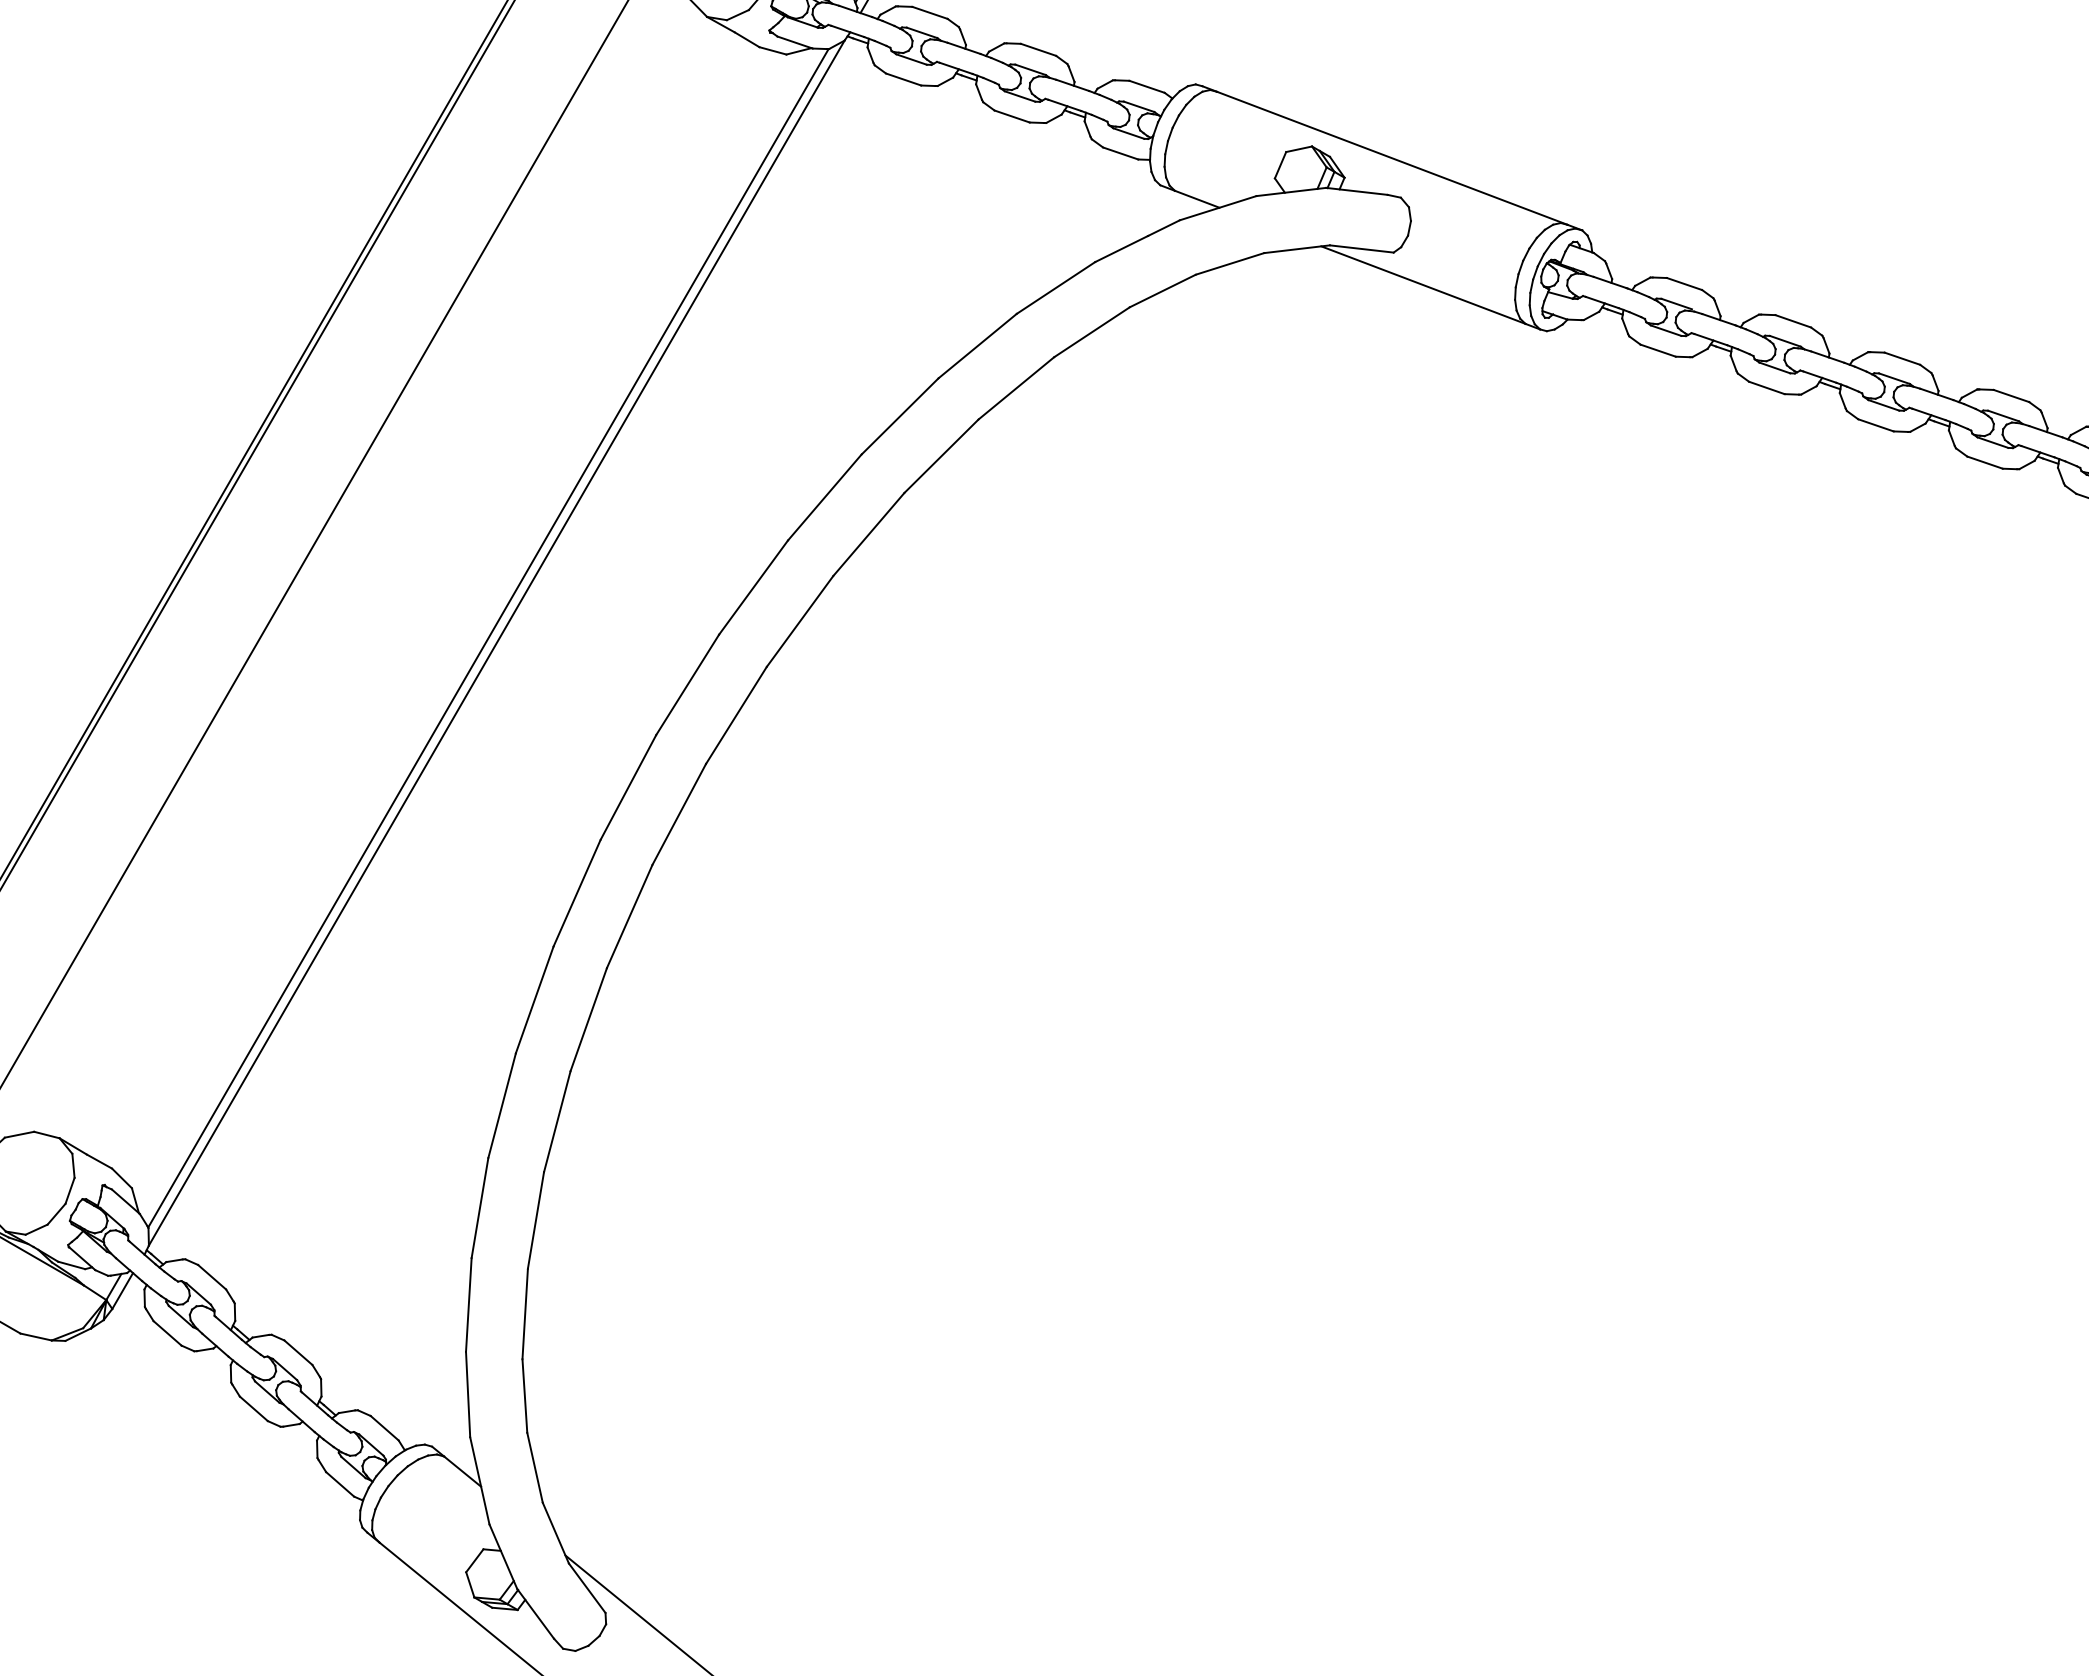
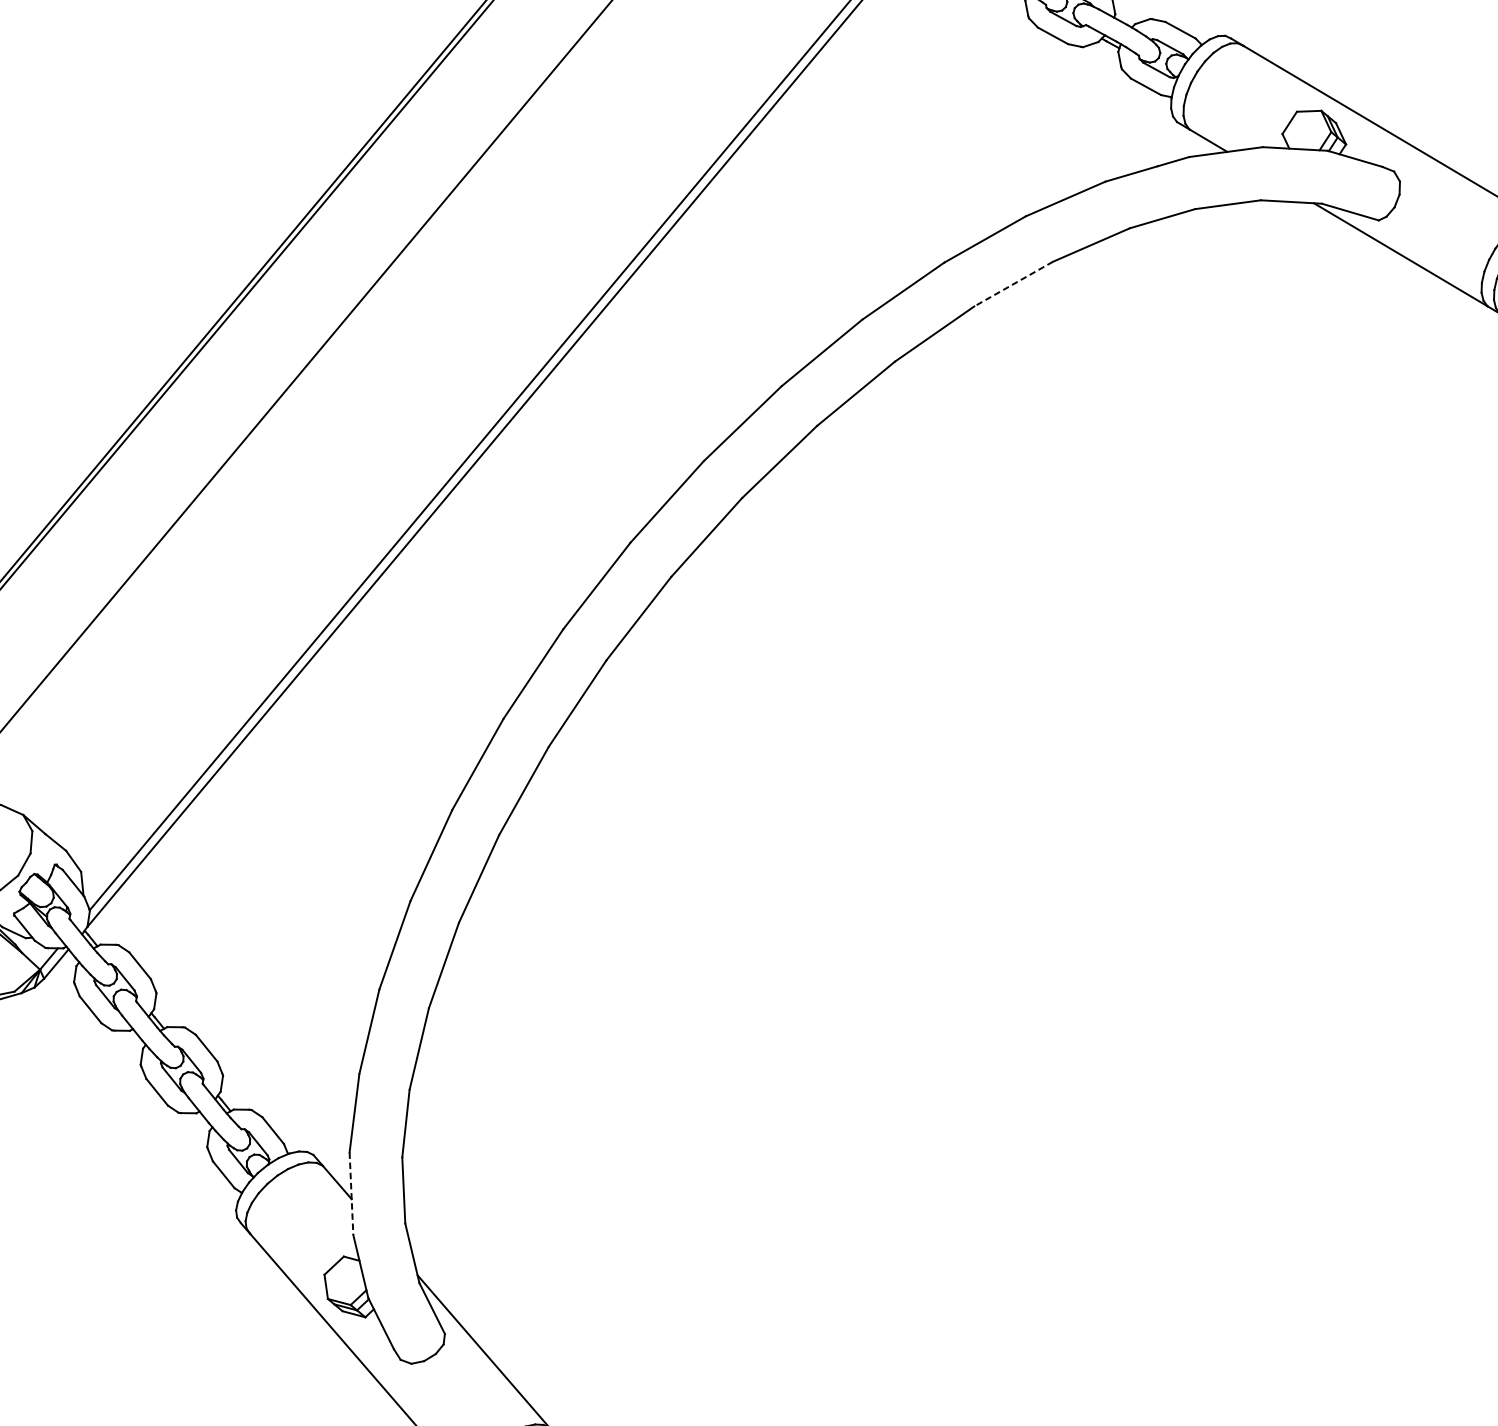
line: (1016, 388) -> (1013, 284), solid -> dashed
line: (479, 1480) -> (351, 1193), solid -> dashed

